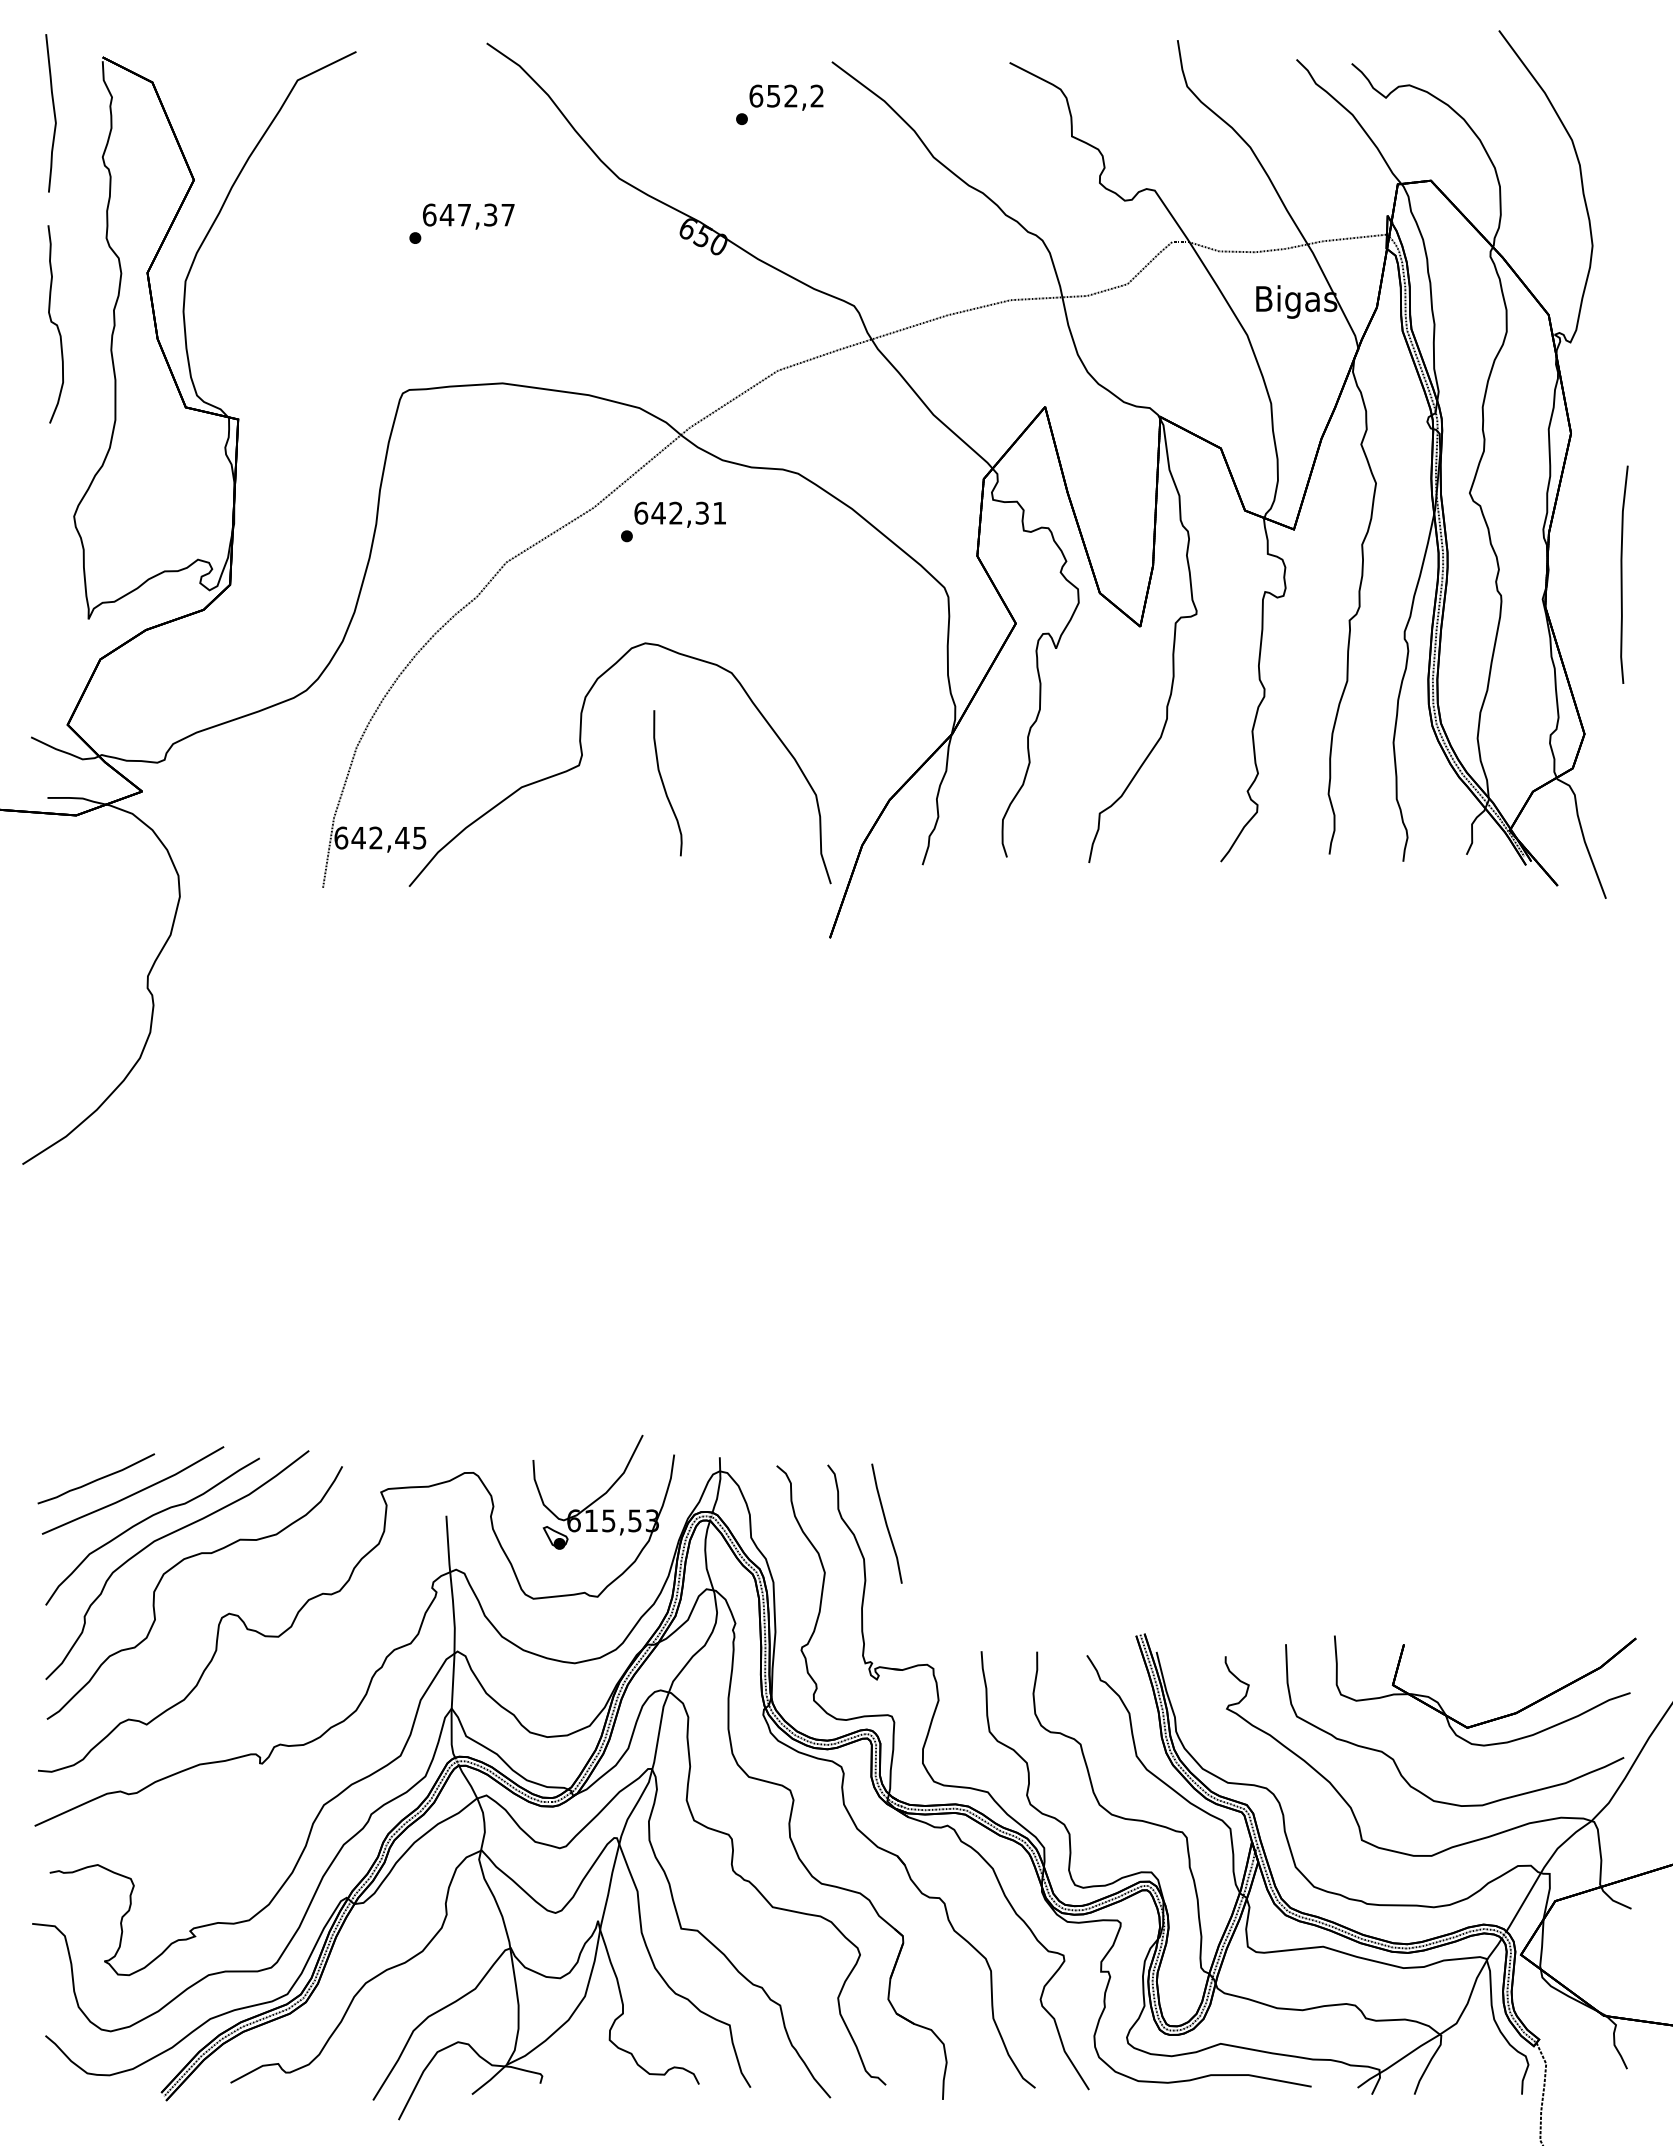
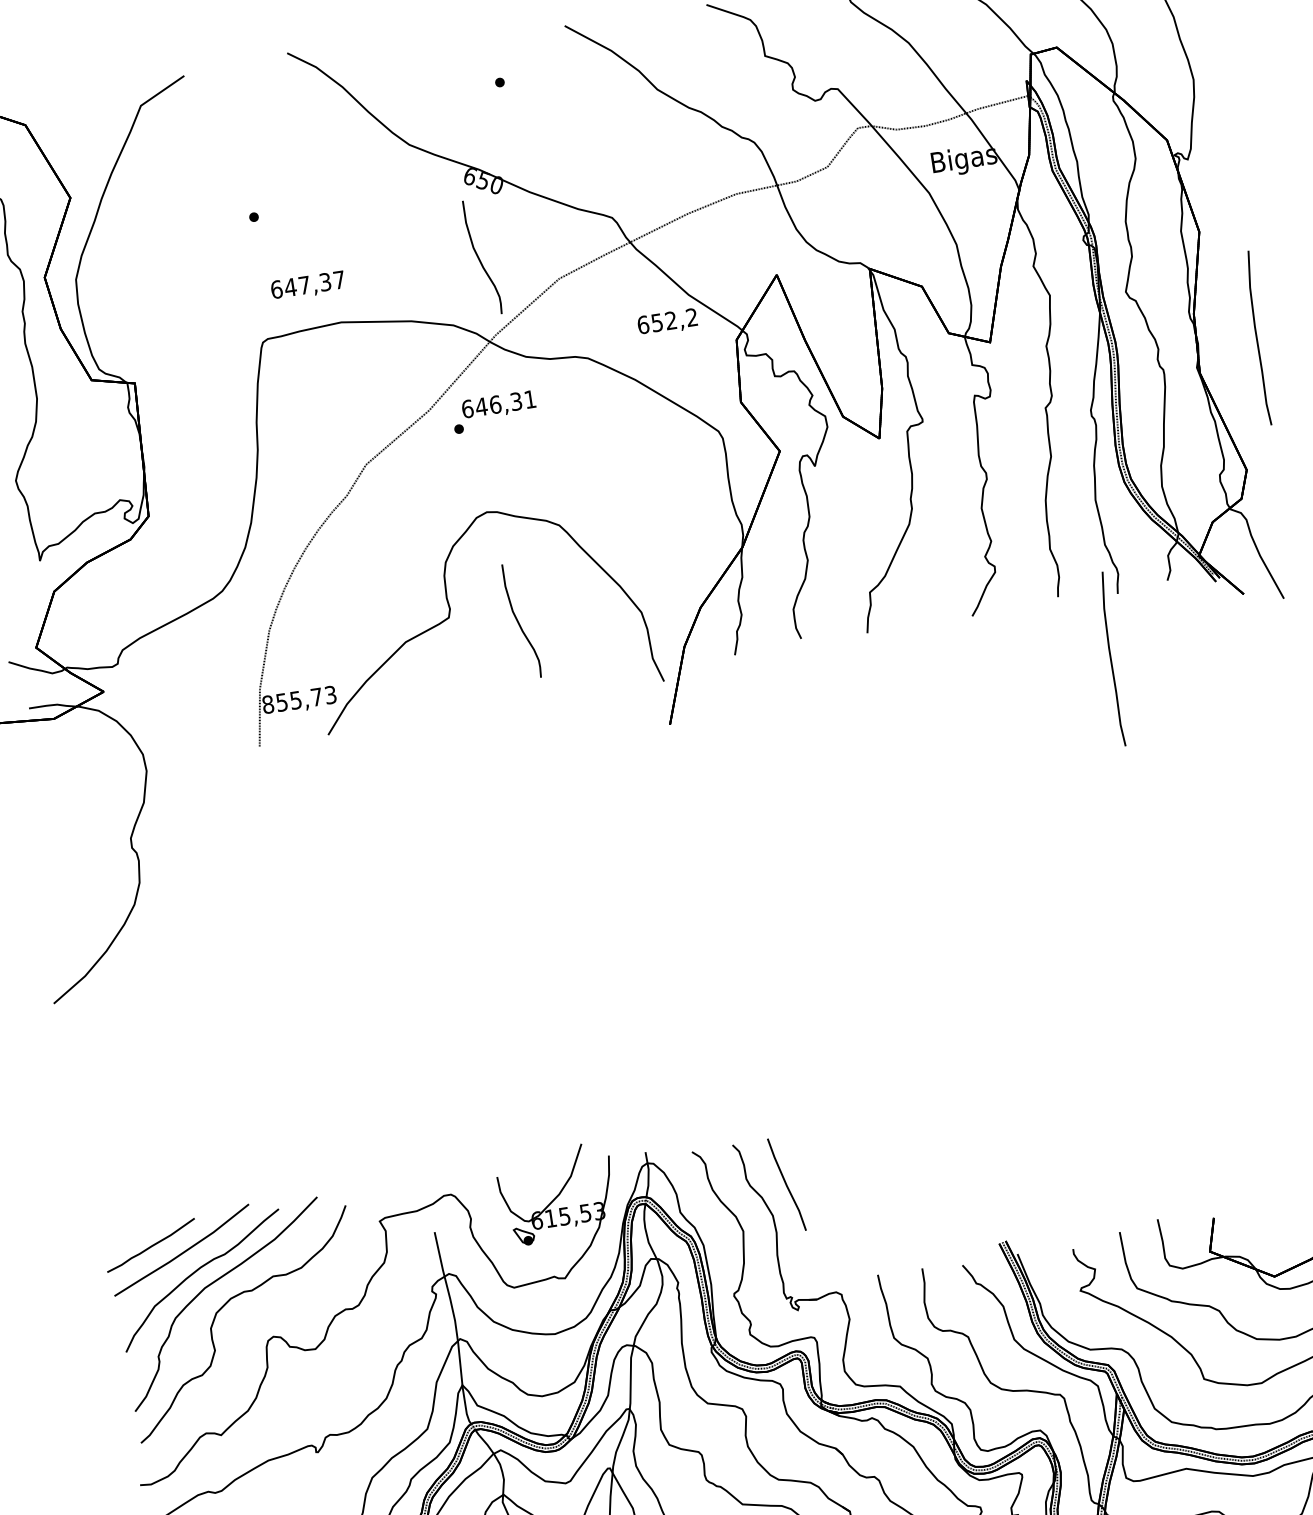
text: (786, 97) -> (667, 322), moved
text: (468, 216) -> (307, 285), moved
curve: (684, 331) -> (480, 258), added
text: (676, 512) -> (495, 404), 642,31 -> 646,31
text: (380, 837) -> (299, 699), 642,45 -> 855,73
curve: (1383, 940) -> (1111, 659), added

